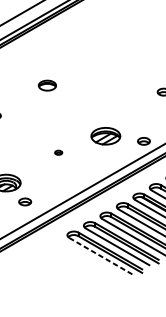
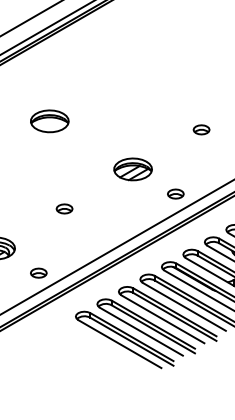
part: (47, 85) -> (49, 121), size x1.67
part: (105, 136) -> (132, 169), moved
part: (58, 152) -> (64, 208), size x1.67
part: (24, 201) -> (38, 272), moved
line: (100, 256) -> (119, 344), dashed -> solid

